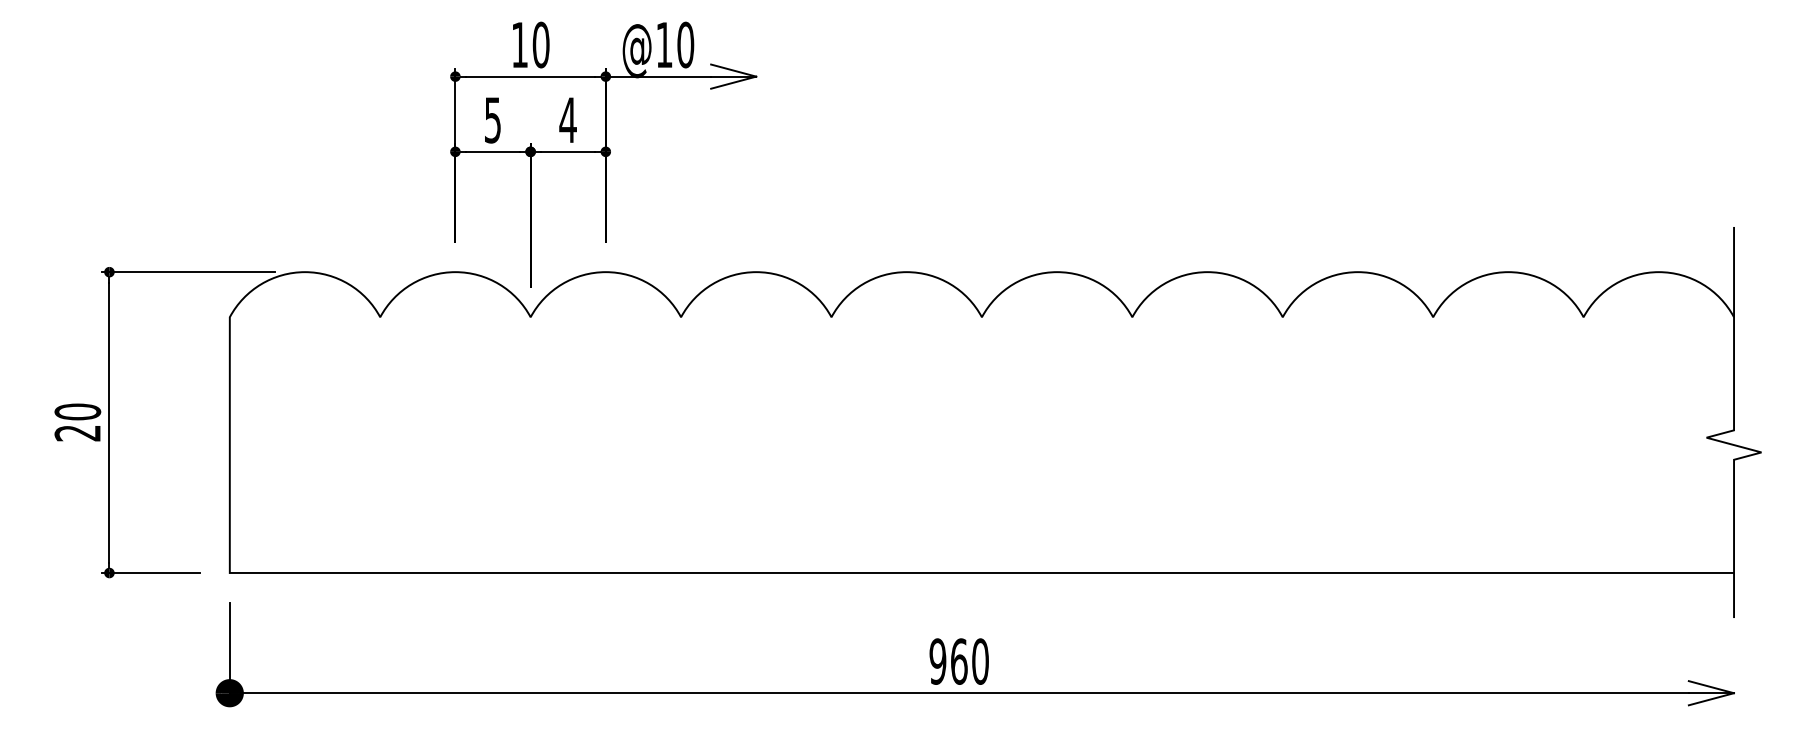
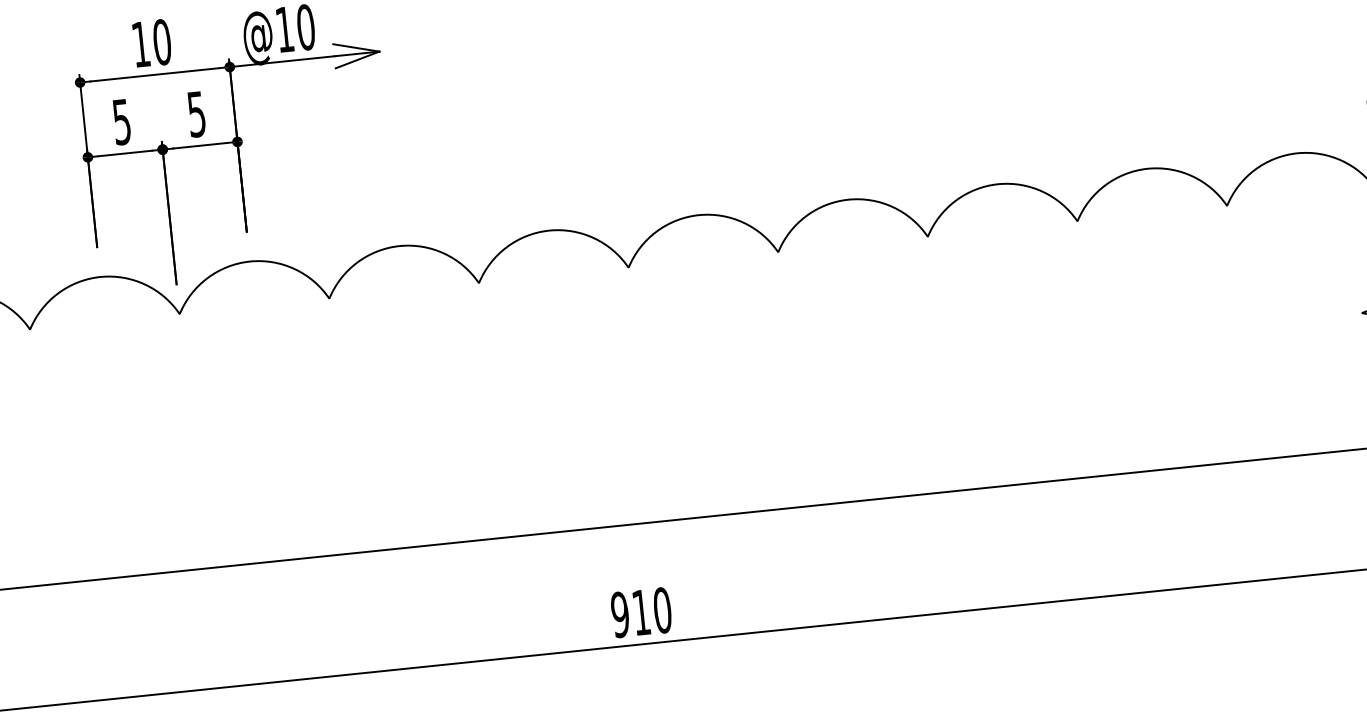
text: (567, 120) -> (196, 114), 4 -> 5
text: (959, 661) -> (641, 612), 960 -> 910

